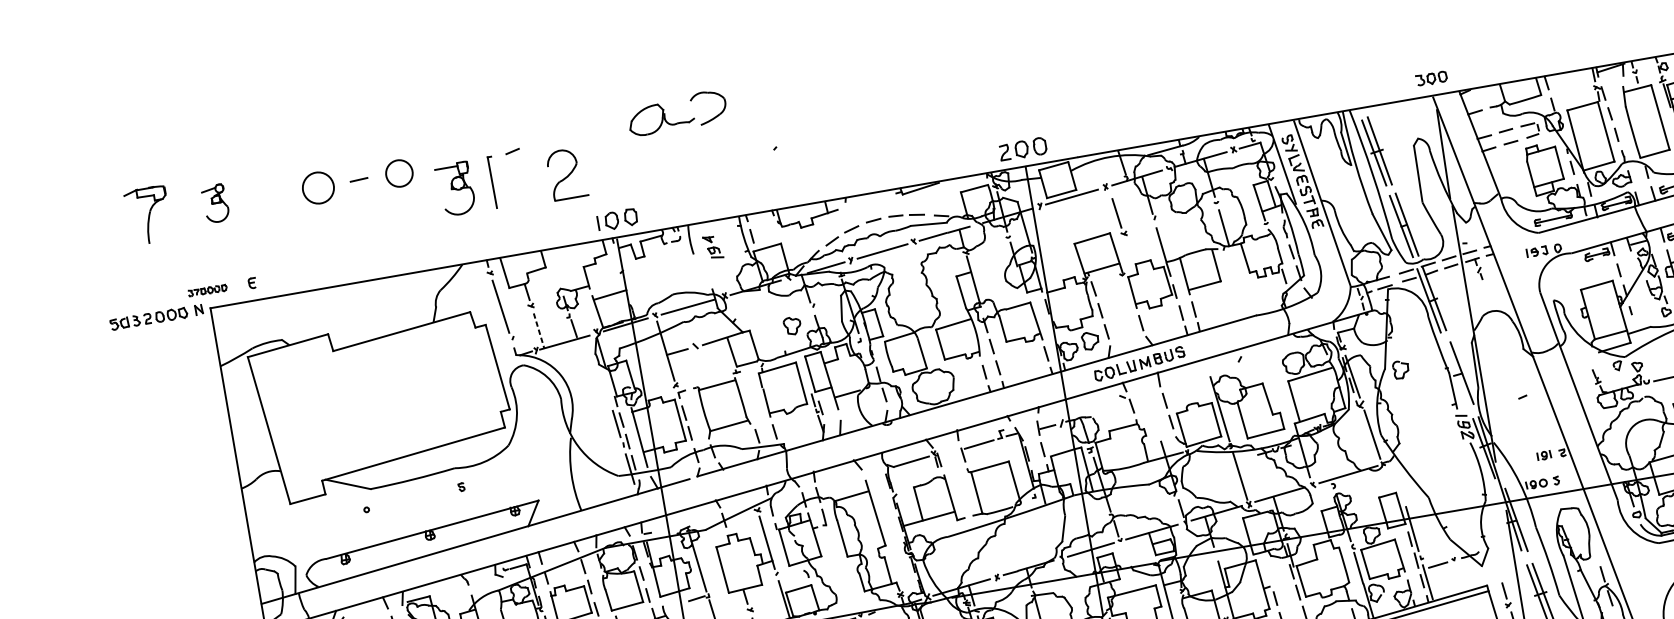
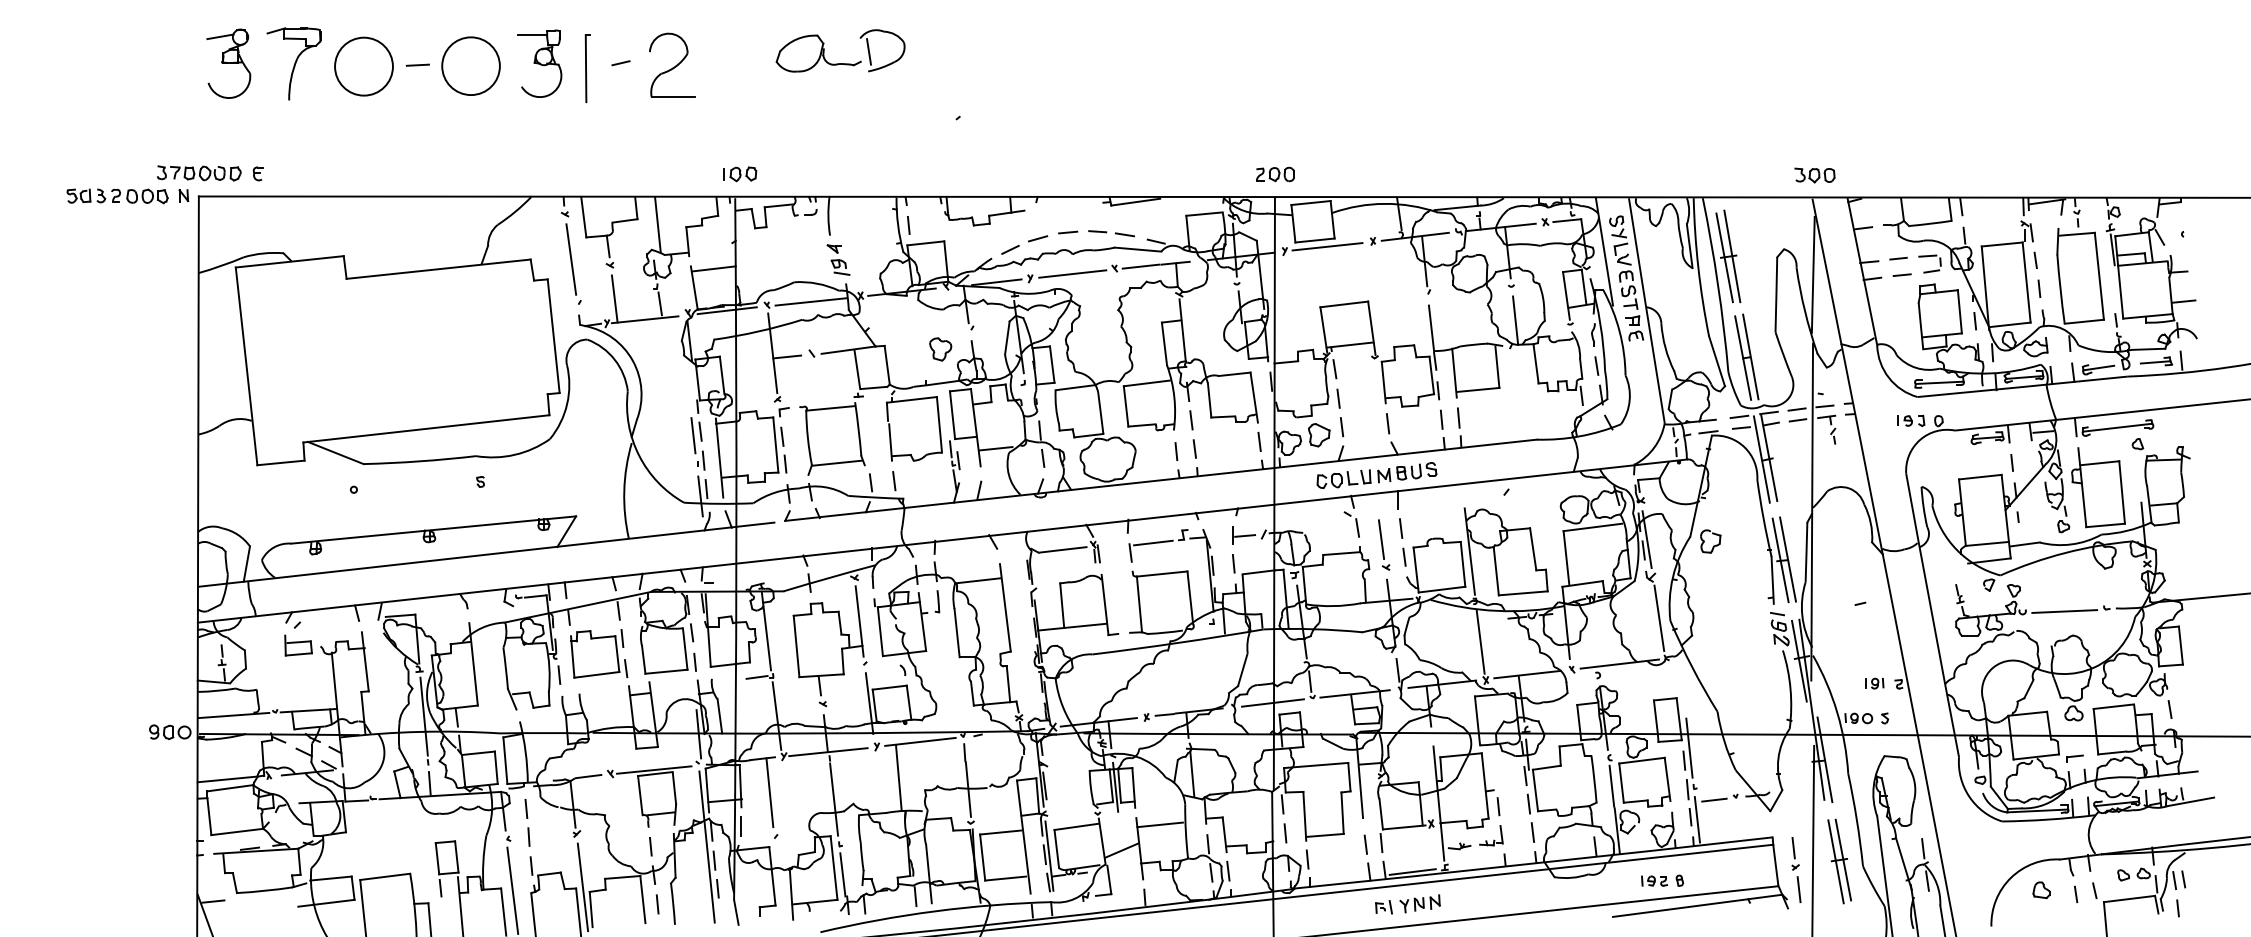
line: (699, 109) -> (869, 51), added
part: (1023, 149) -> (1275, 174), size x0.62
circle: (398, 173) -> (470, 65), size x1.67
part: (566, 173) -> (672, 64), moved
part: (493, 182) -> (587, 68), moved
circle: (318, 188) -> (363, 66), size x1.43
part: (455, 188) -> (539, 63), moved
part: (215, 203) -> (228, 63), size x1.43
part: (147, 215) -> (293, 63), moved
part: (1119, 216) -> (1384, 544), moved
part: (617, 219) -> (740, 174), size x0.62
part: (713, 247) -> (838, 259), moved
line: (561, 268) -> (657, 224), added
part: (207, 290) -> (199, 173), size x1.67
line: (538, 331) -> (614, 299), dashed -> solid
line: (1456, 374) -> (1780, 560), added

